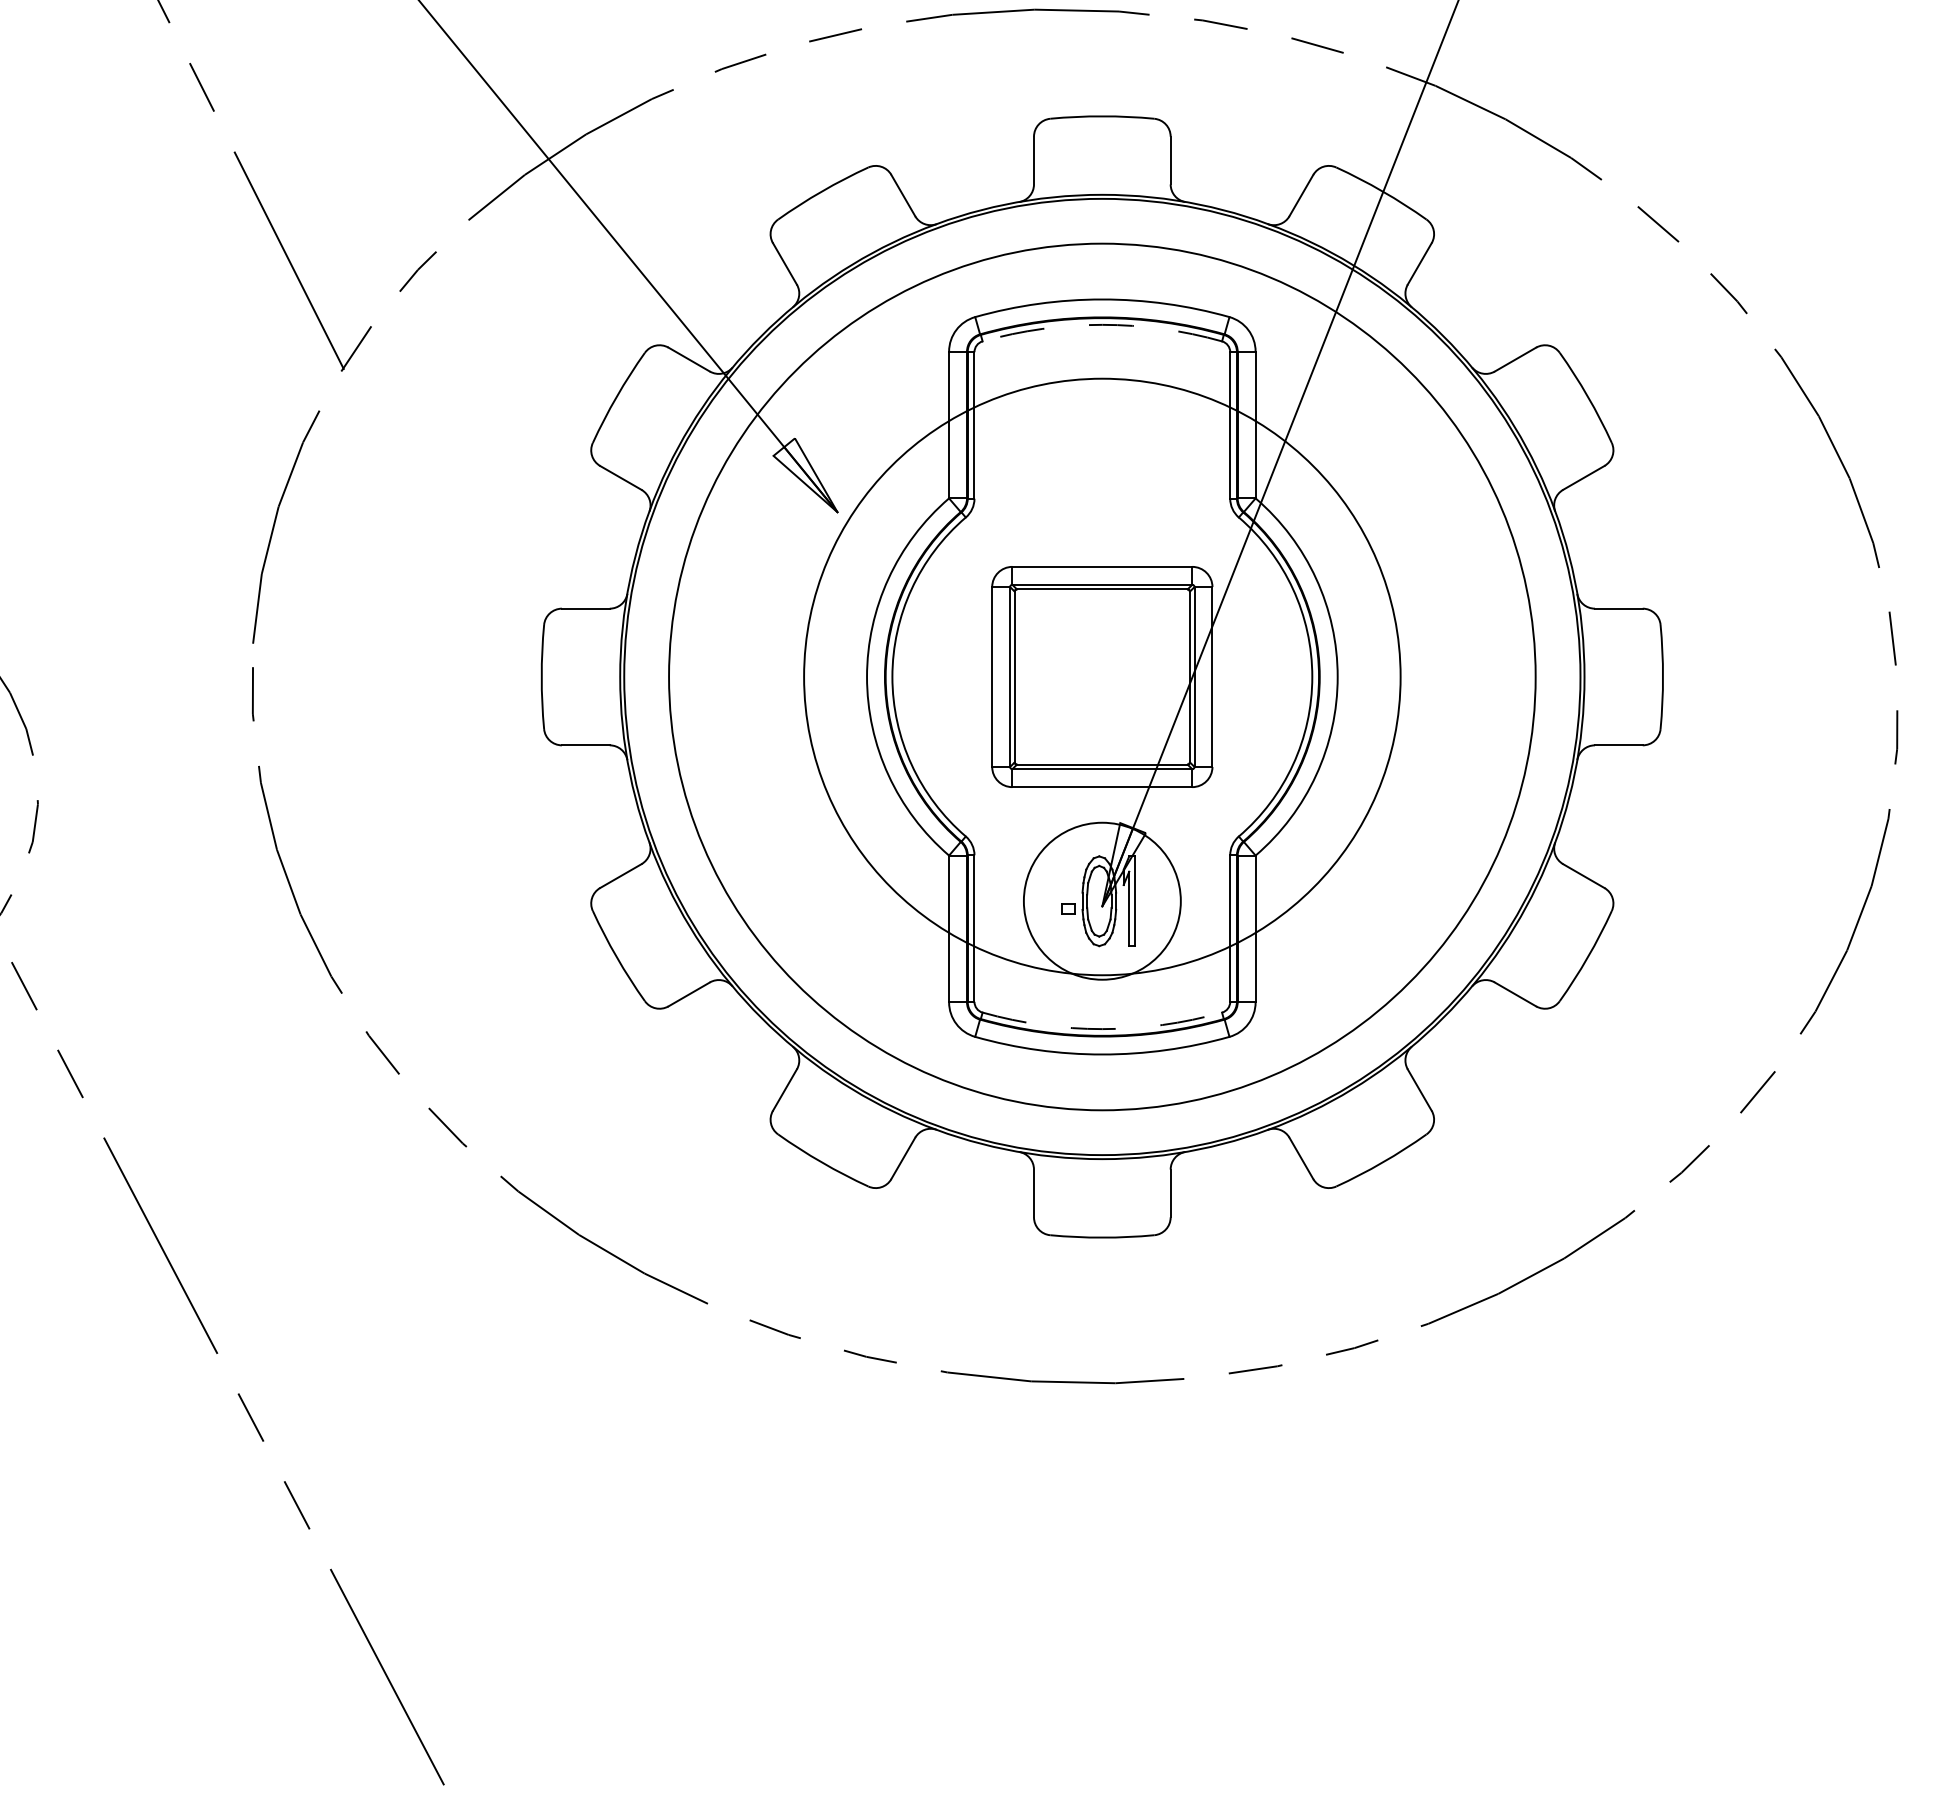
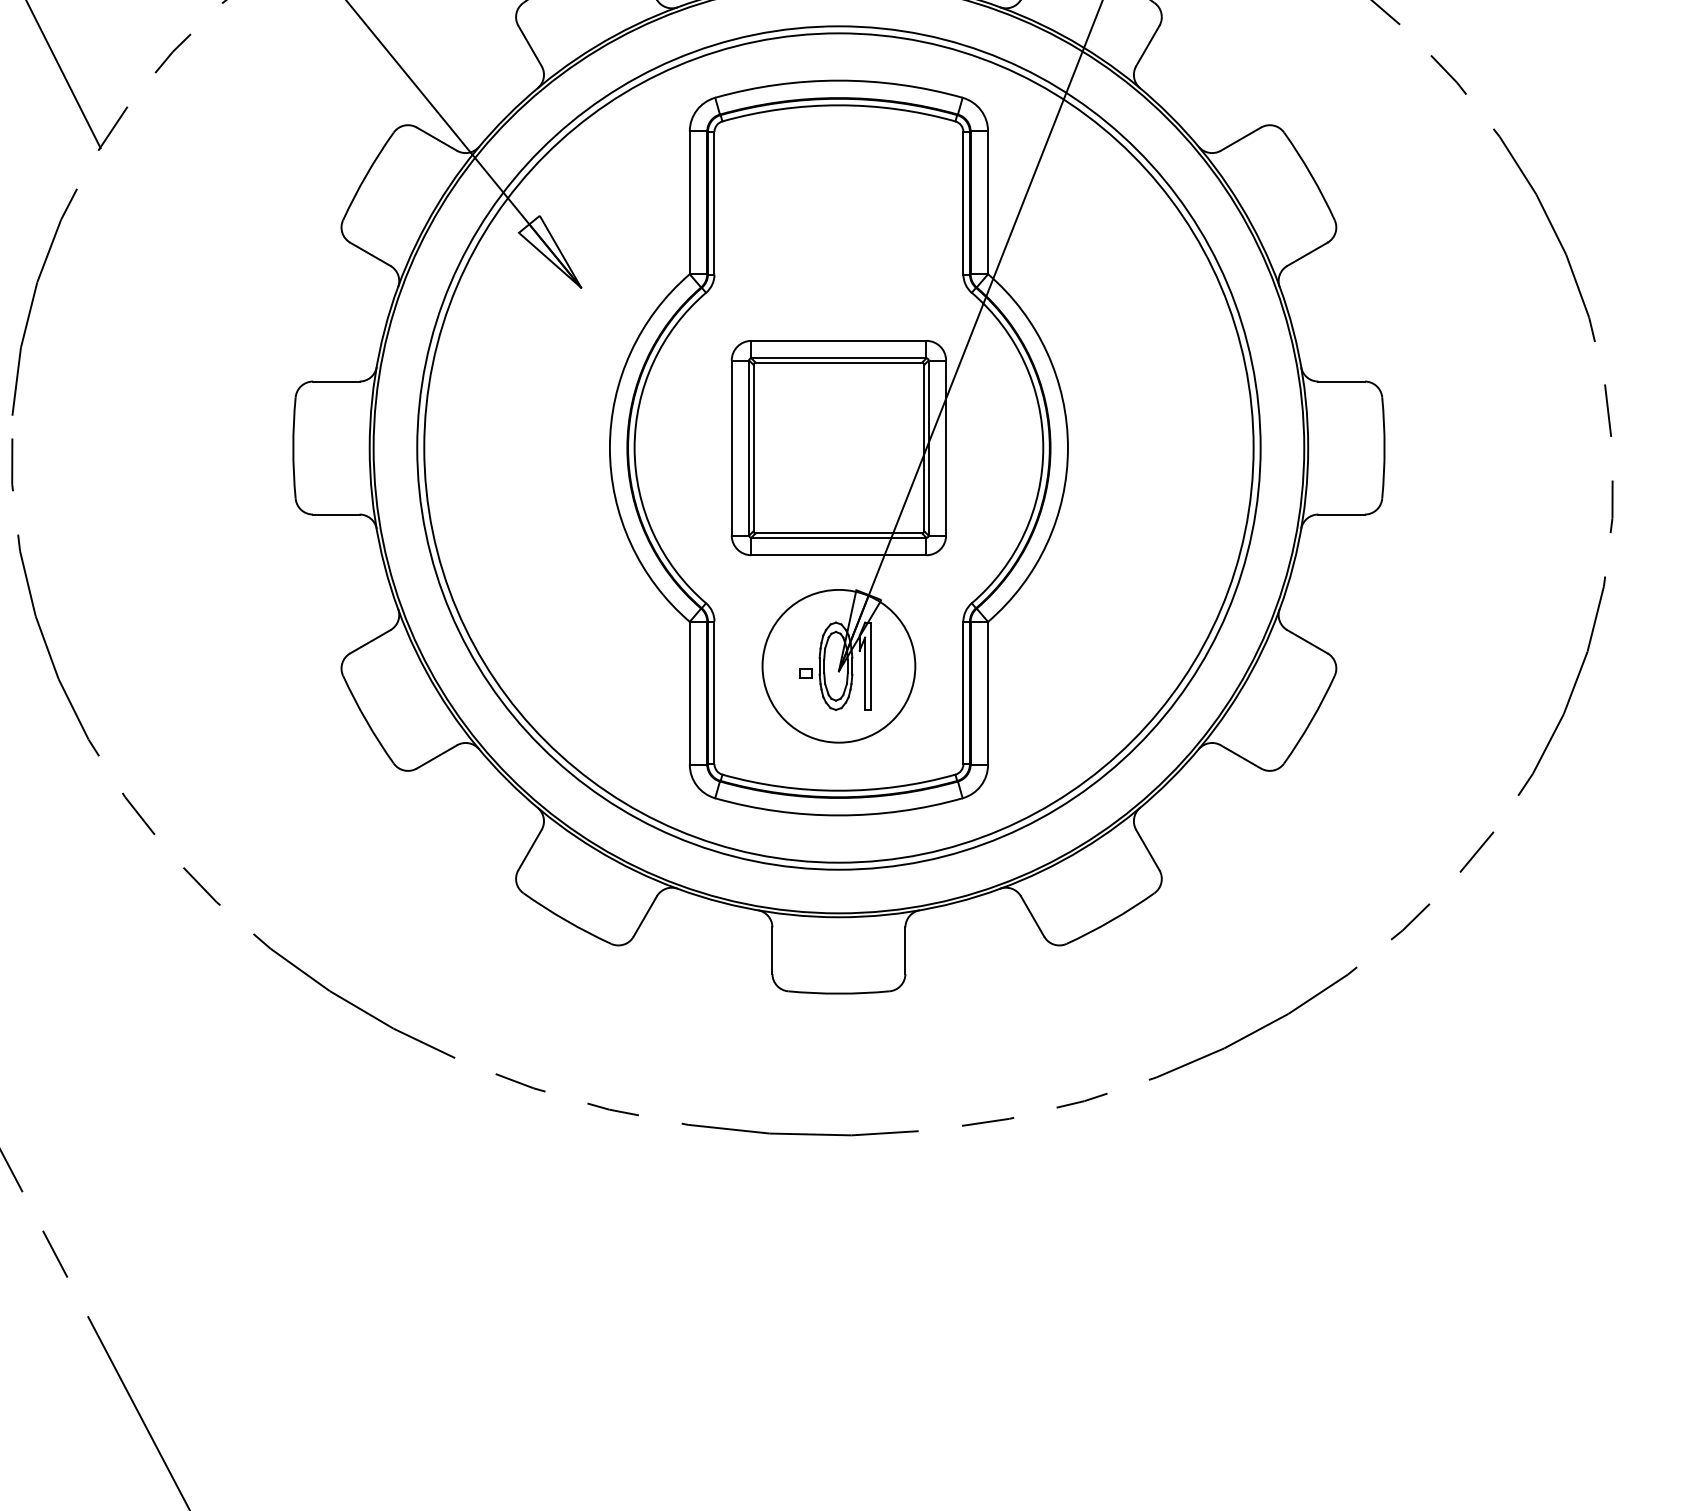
arc: (1102, 324) -> (839, 104), dashed -> solid
circle: (1102, 676) -> (839, 447), size x1.43
arc: (1102, 1029) -> (839, 791), dashed -> solid

